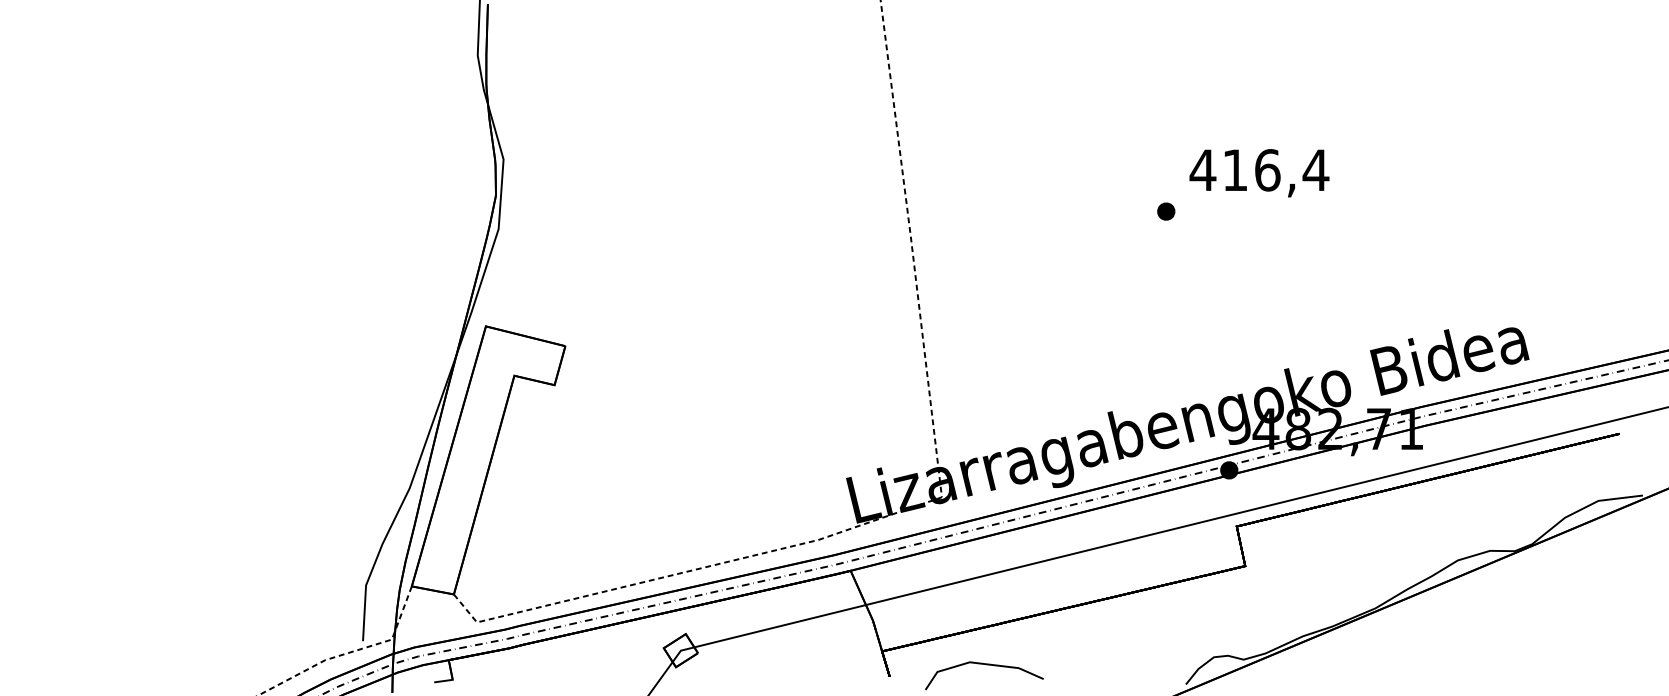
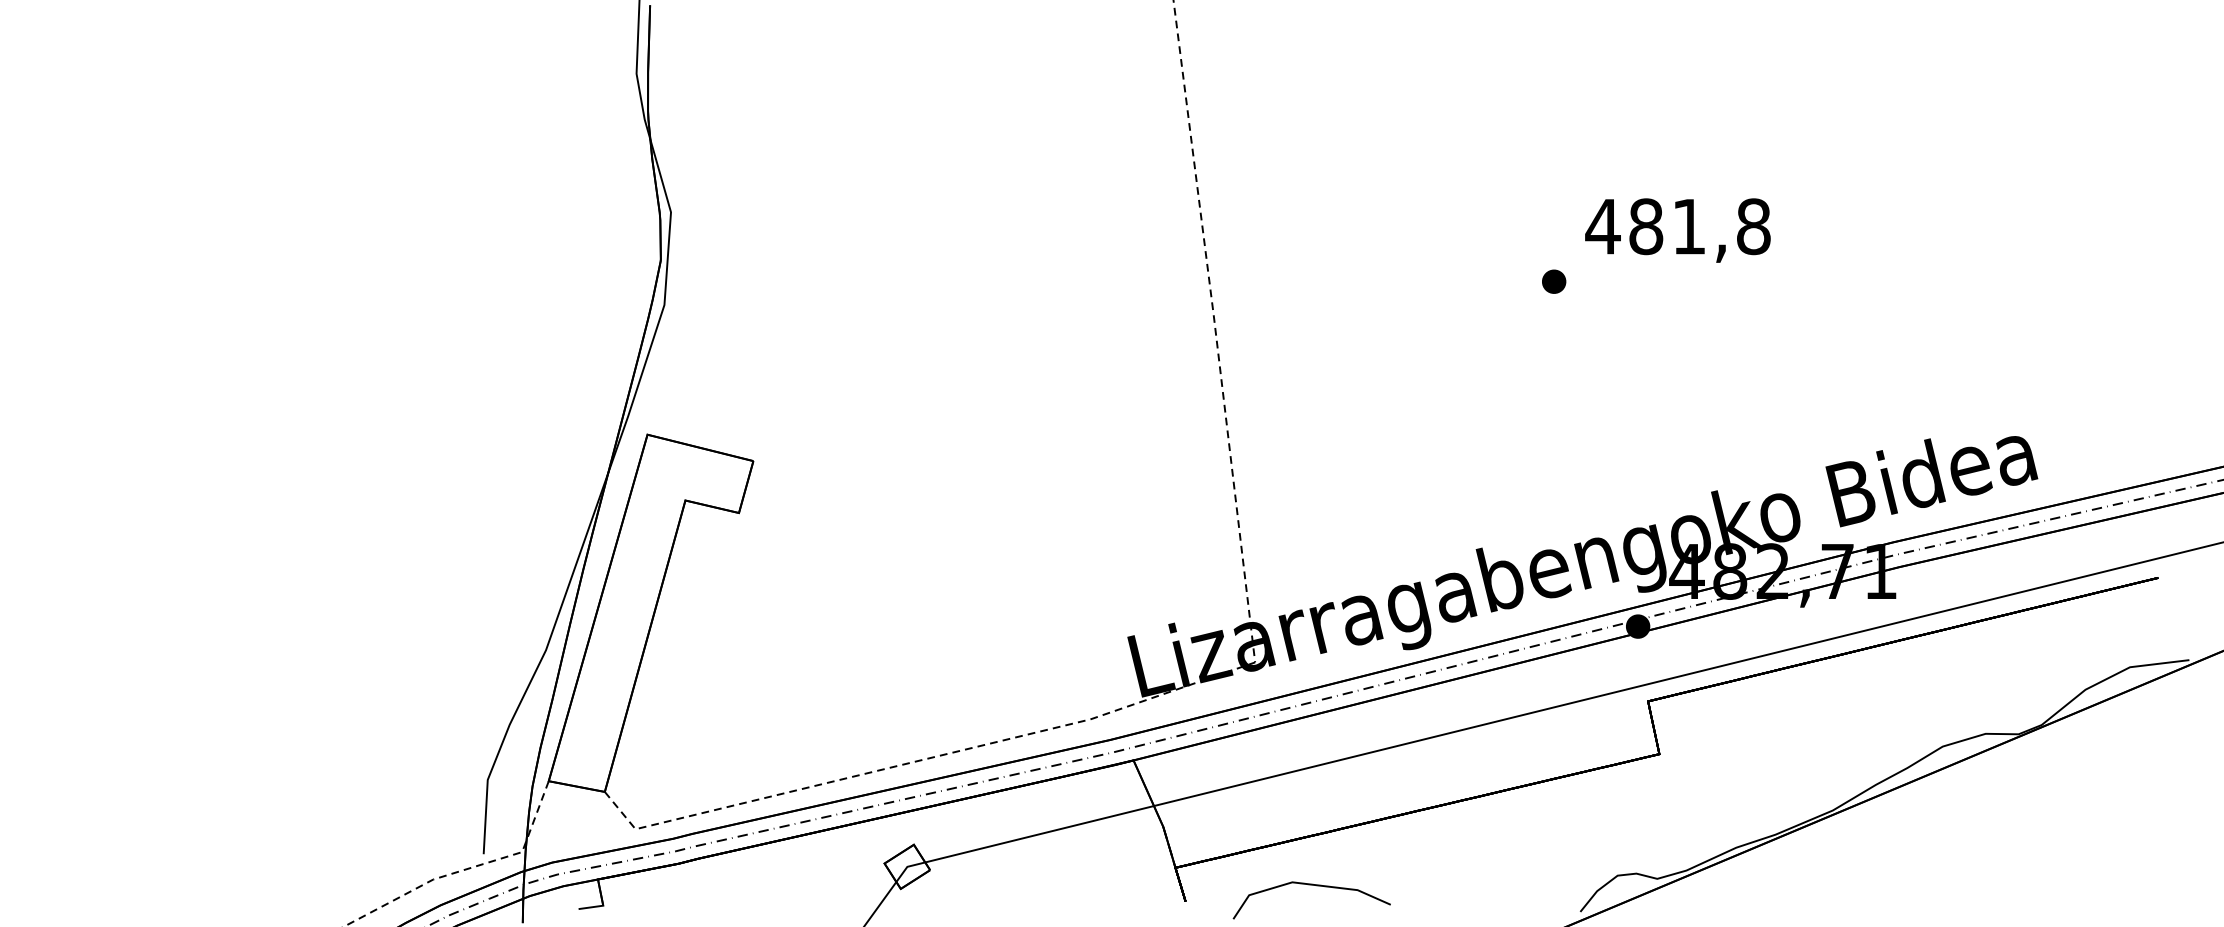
text: (1276, 170) -> (1700, 226), 416,4 -> 481,8

